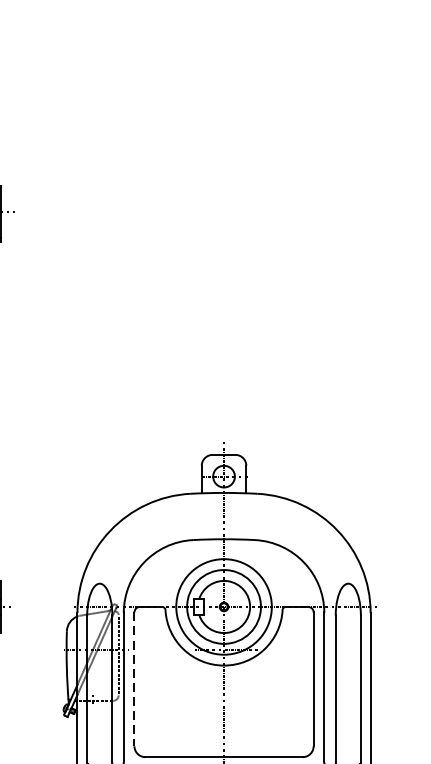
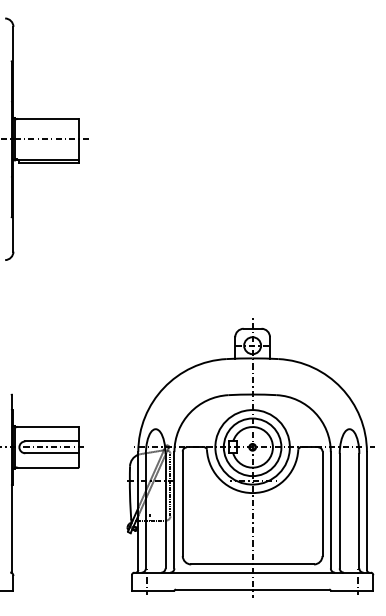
line: (134, 680) -> (182, 504), dashed -> solid

